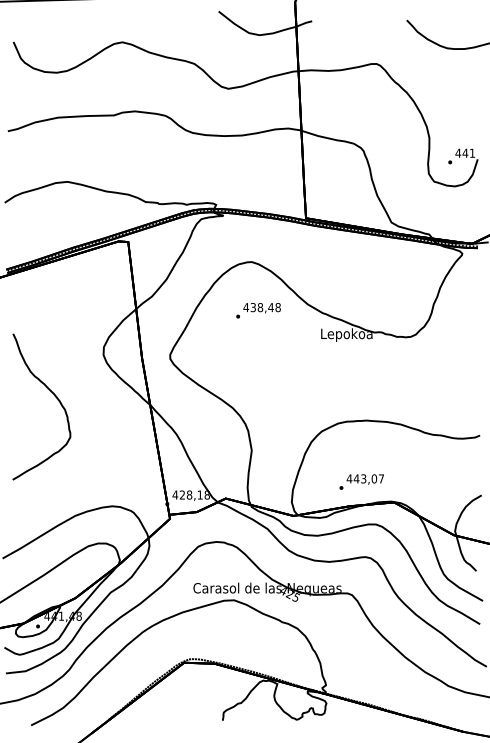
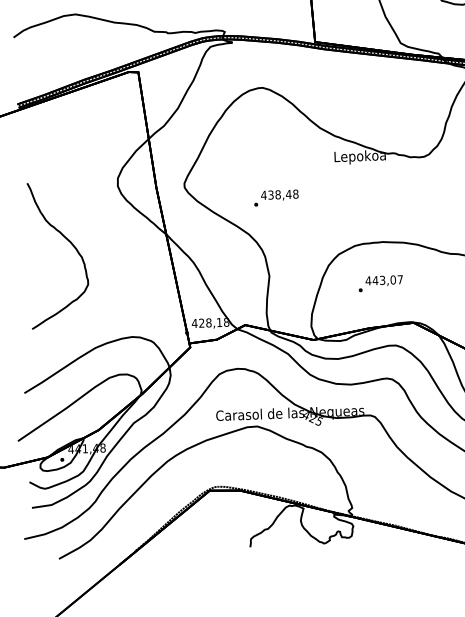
text: (258, 310) -> (276, 197), moved
curve: (54, 396) -> (70, 244), moved
text: (361, 481) -> (380, 283), moved

